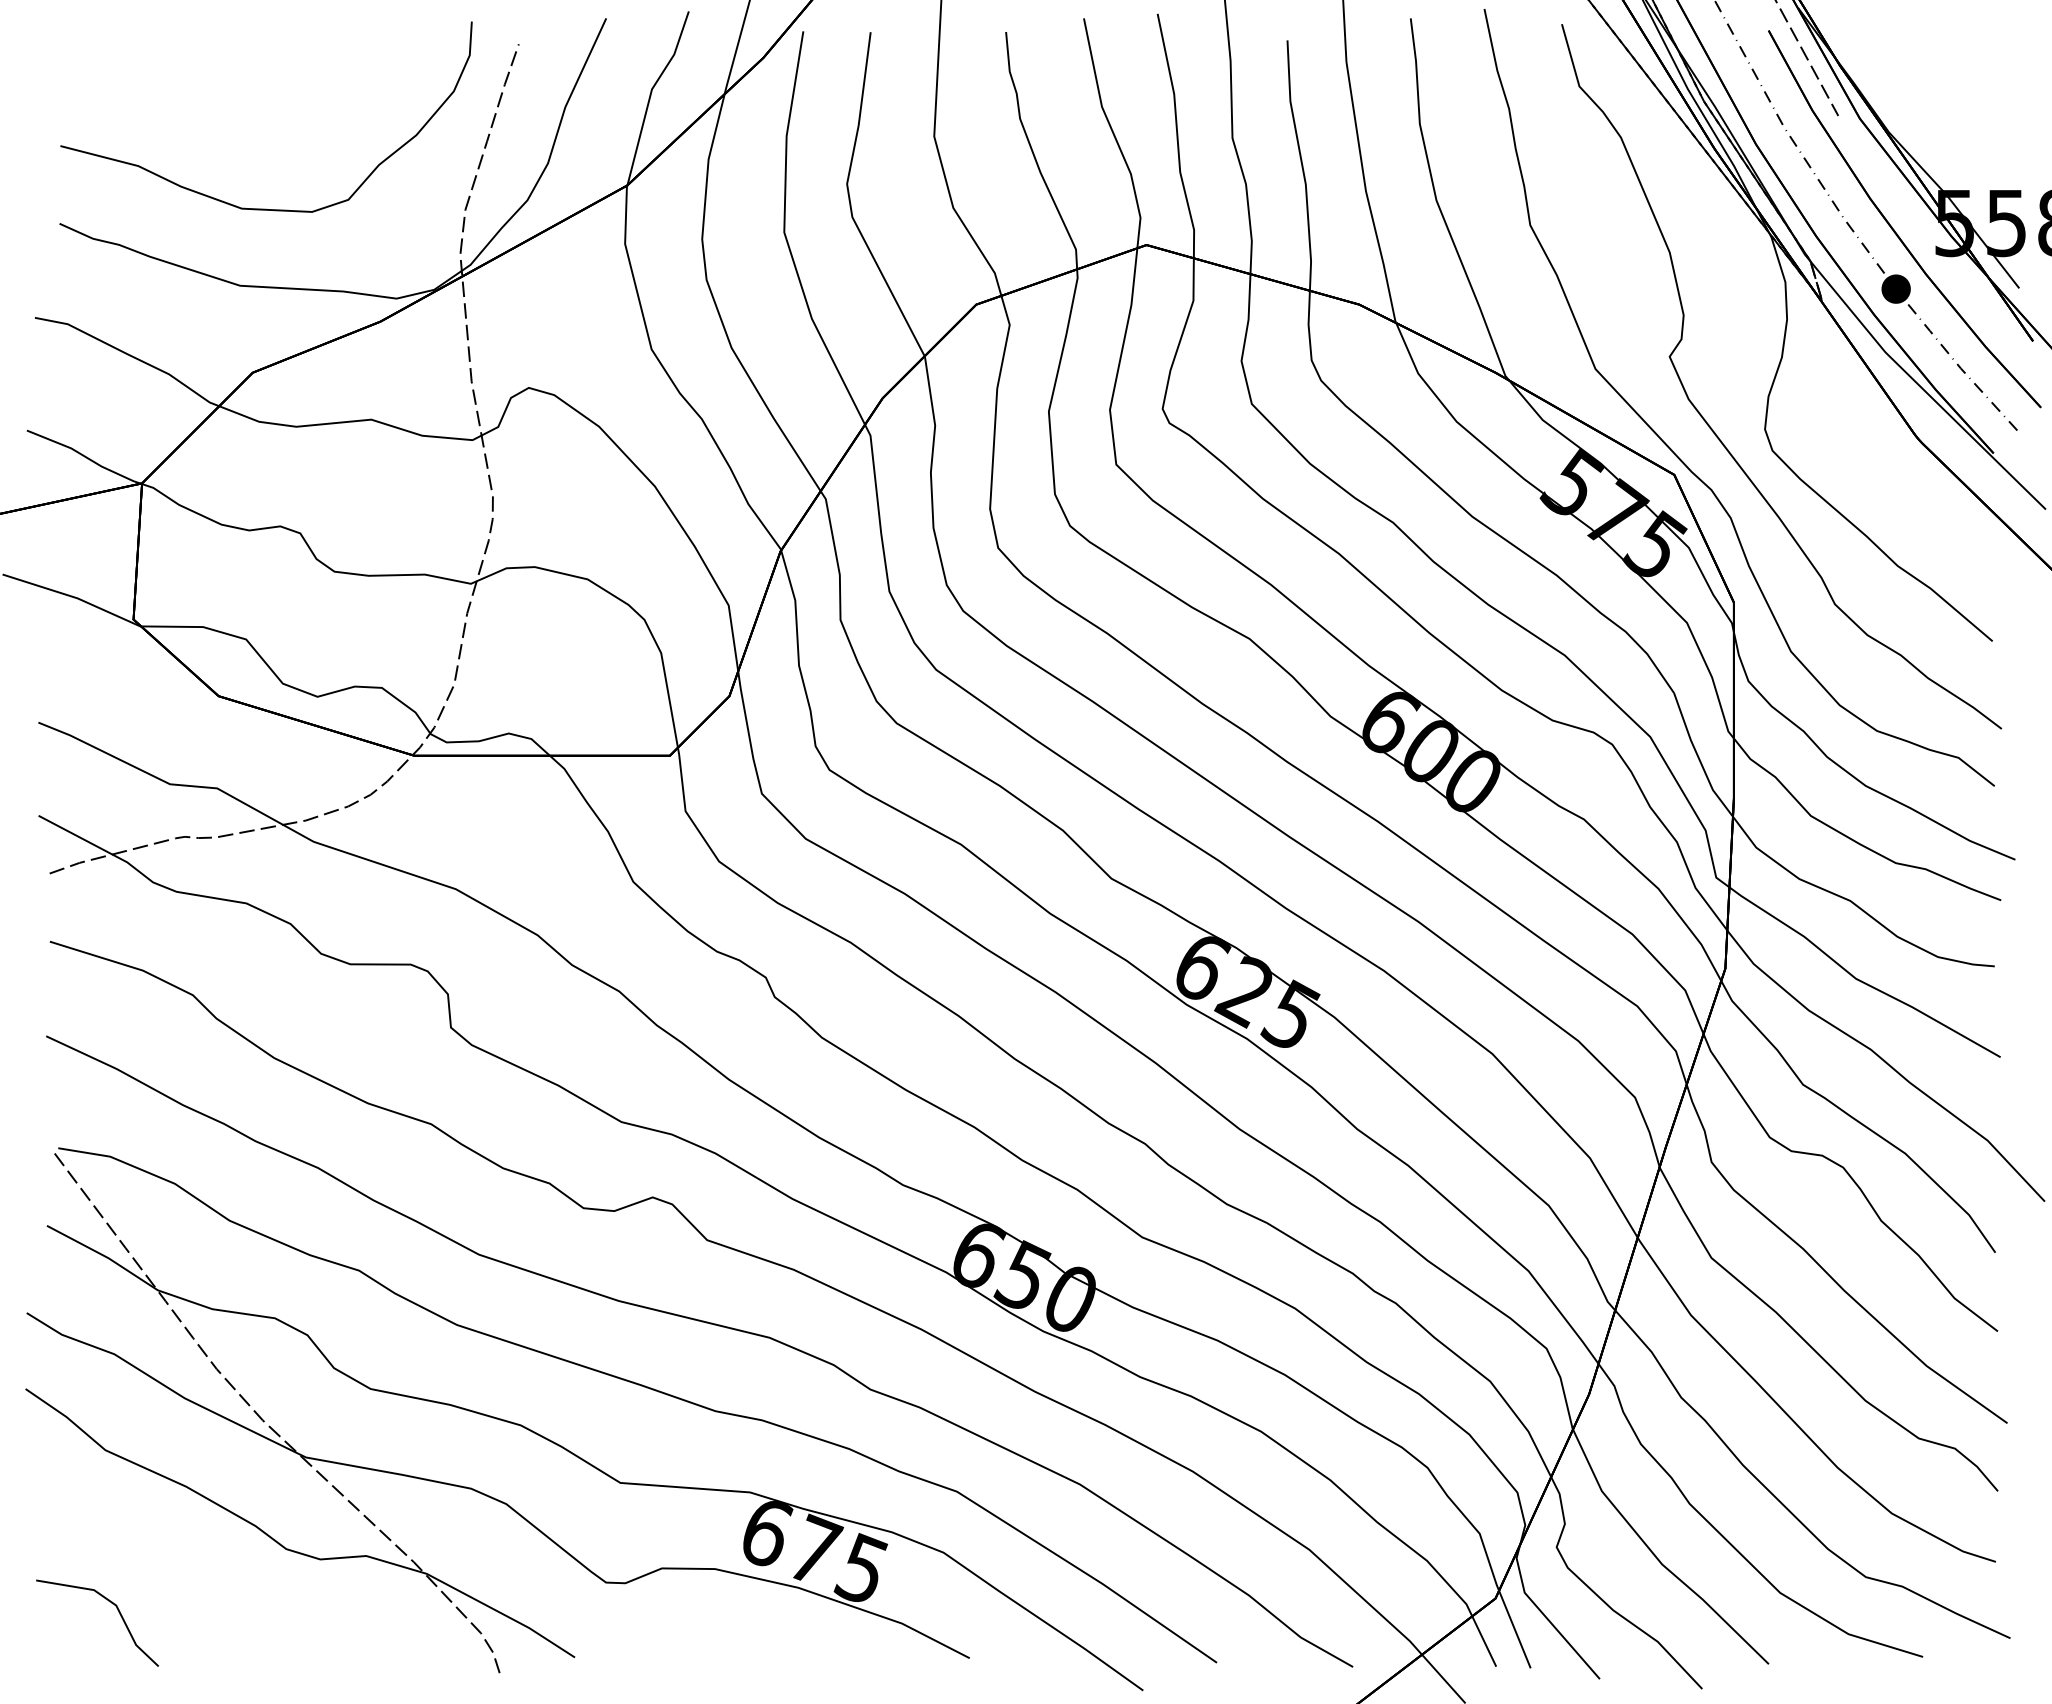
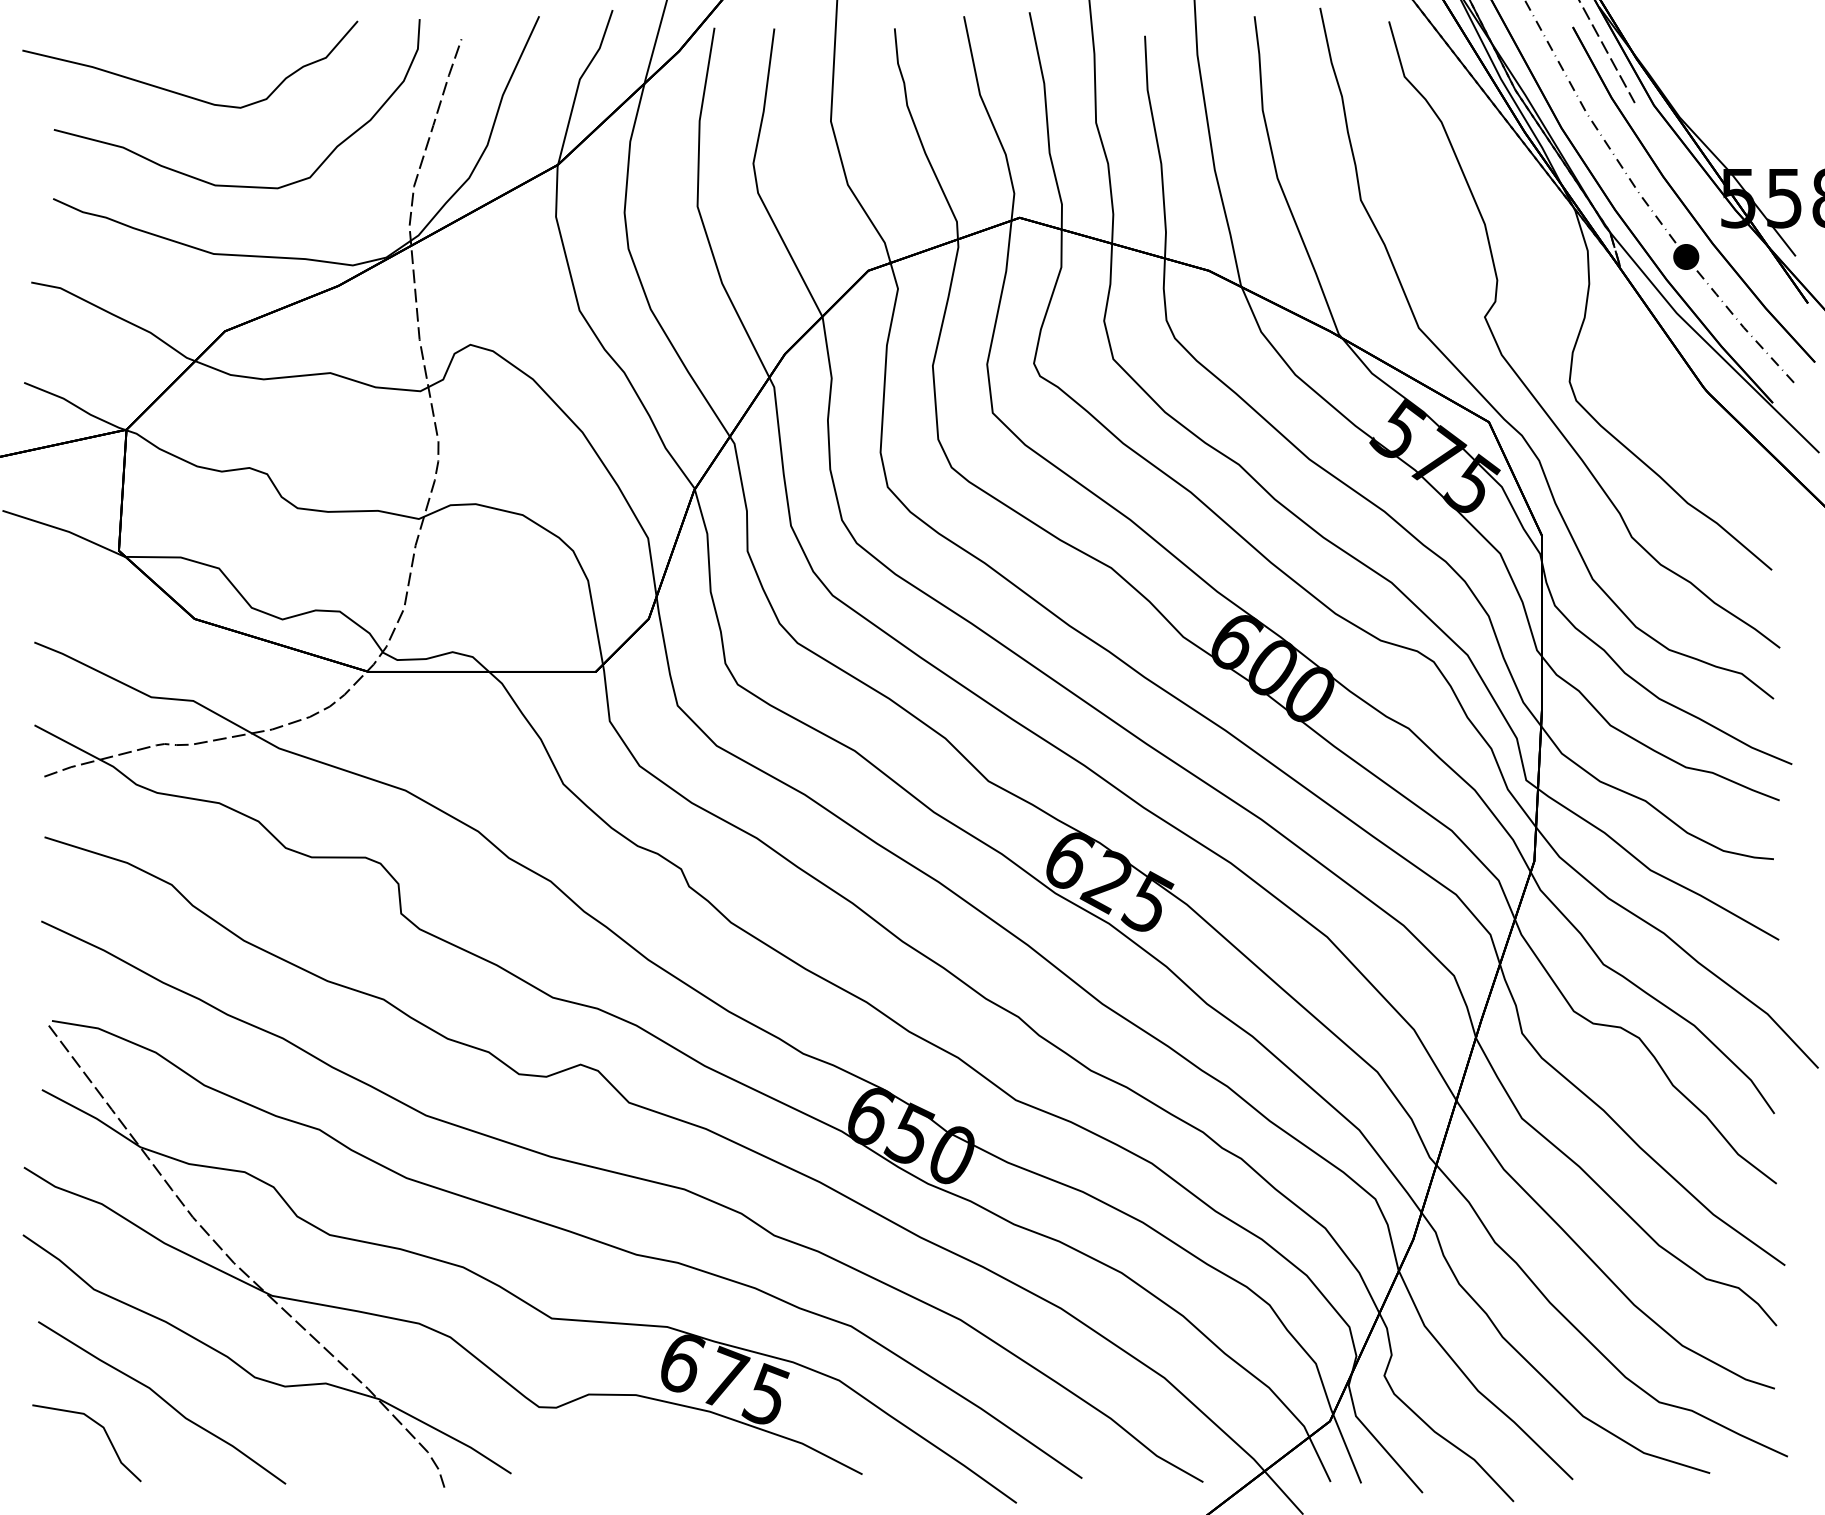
curve: (201, 104) -> (179, 92), added
curve: (183, 1575) -> (163, 1400), added

